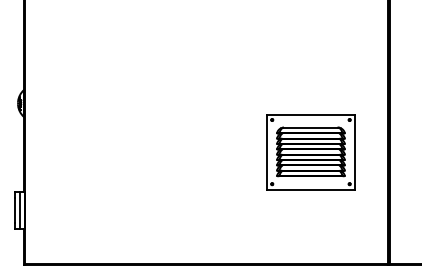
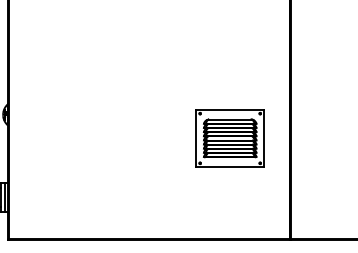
part: (310, 152) -> (229, 138), moved

